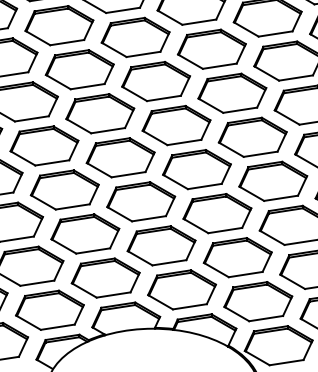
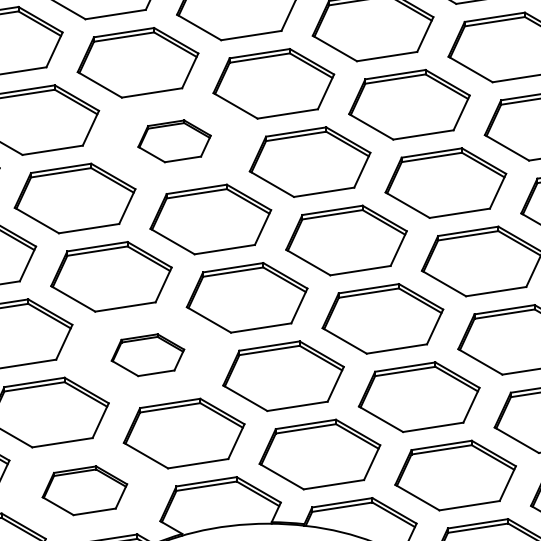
part: (100, 113) -> (174, 140), size x0.6
part: (85, 233) -> (148, 354), size x0.6
part: (49, 309) -> (84, 489), size x0.7

